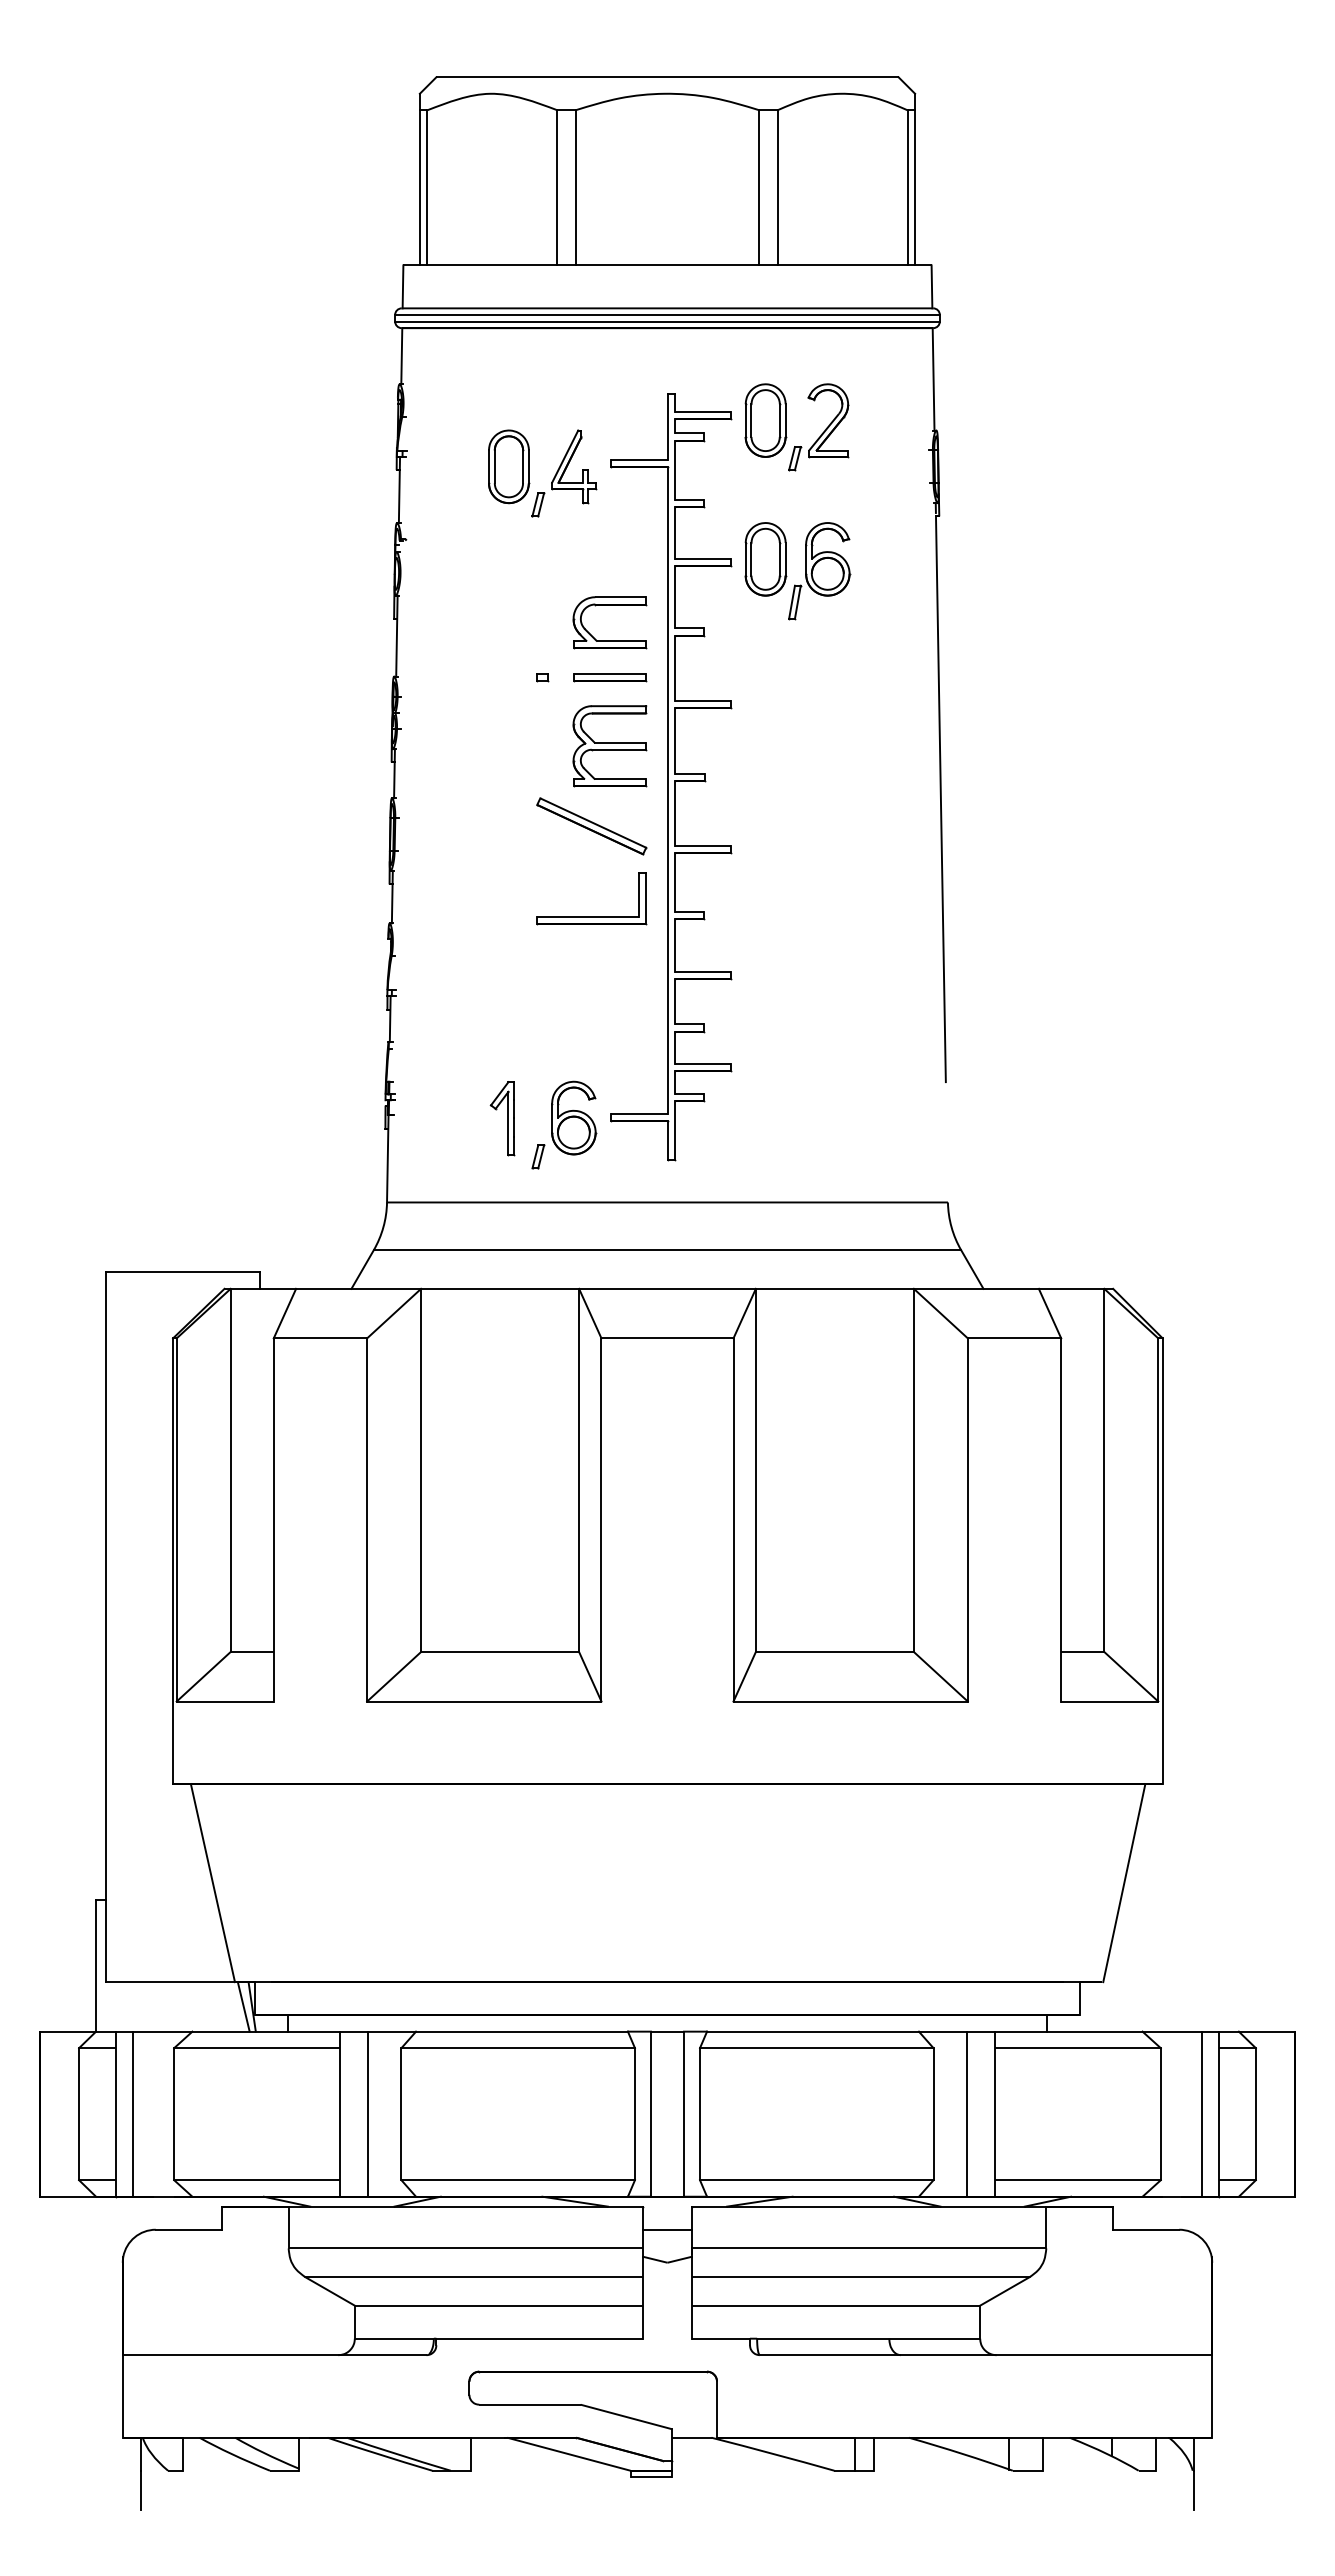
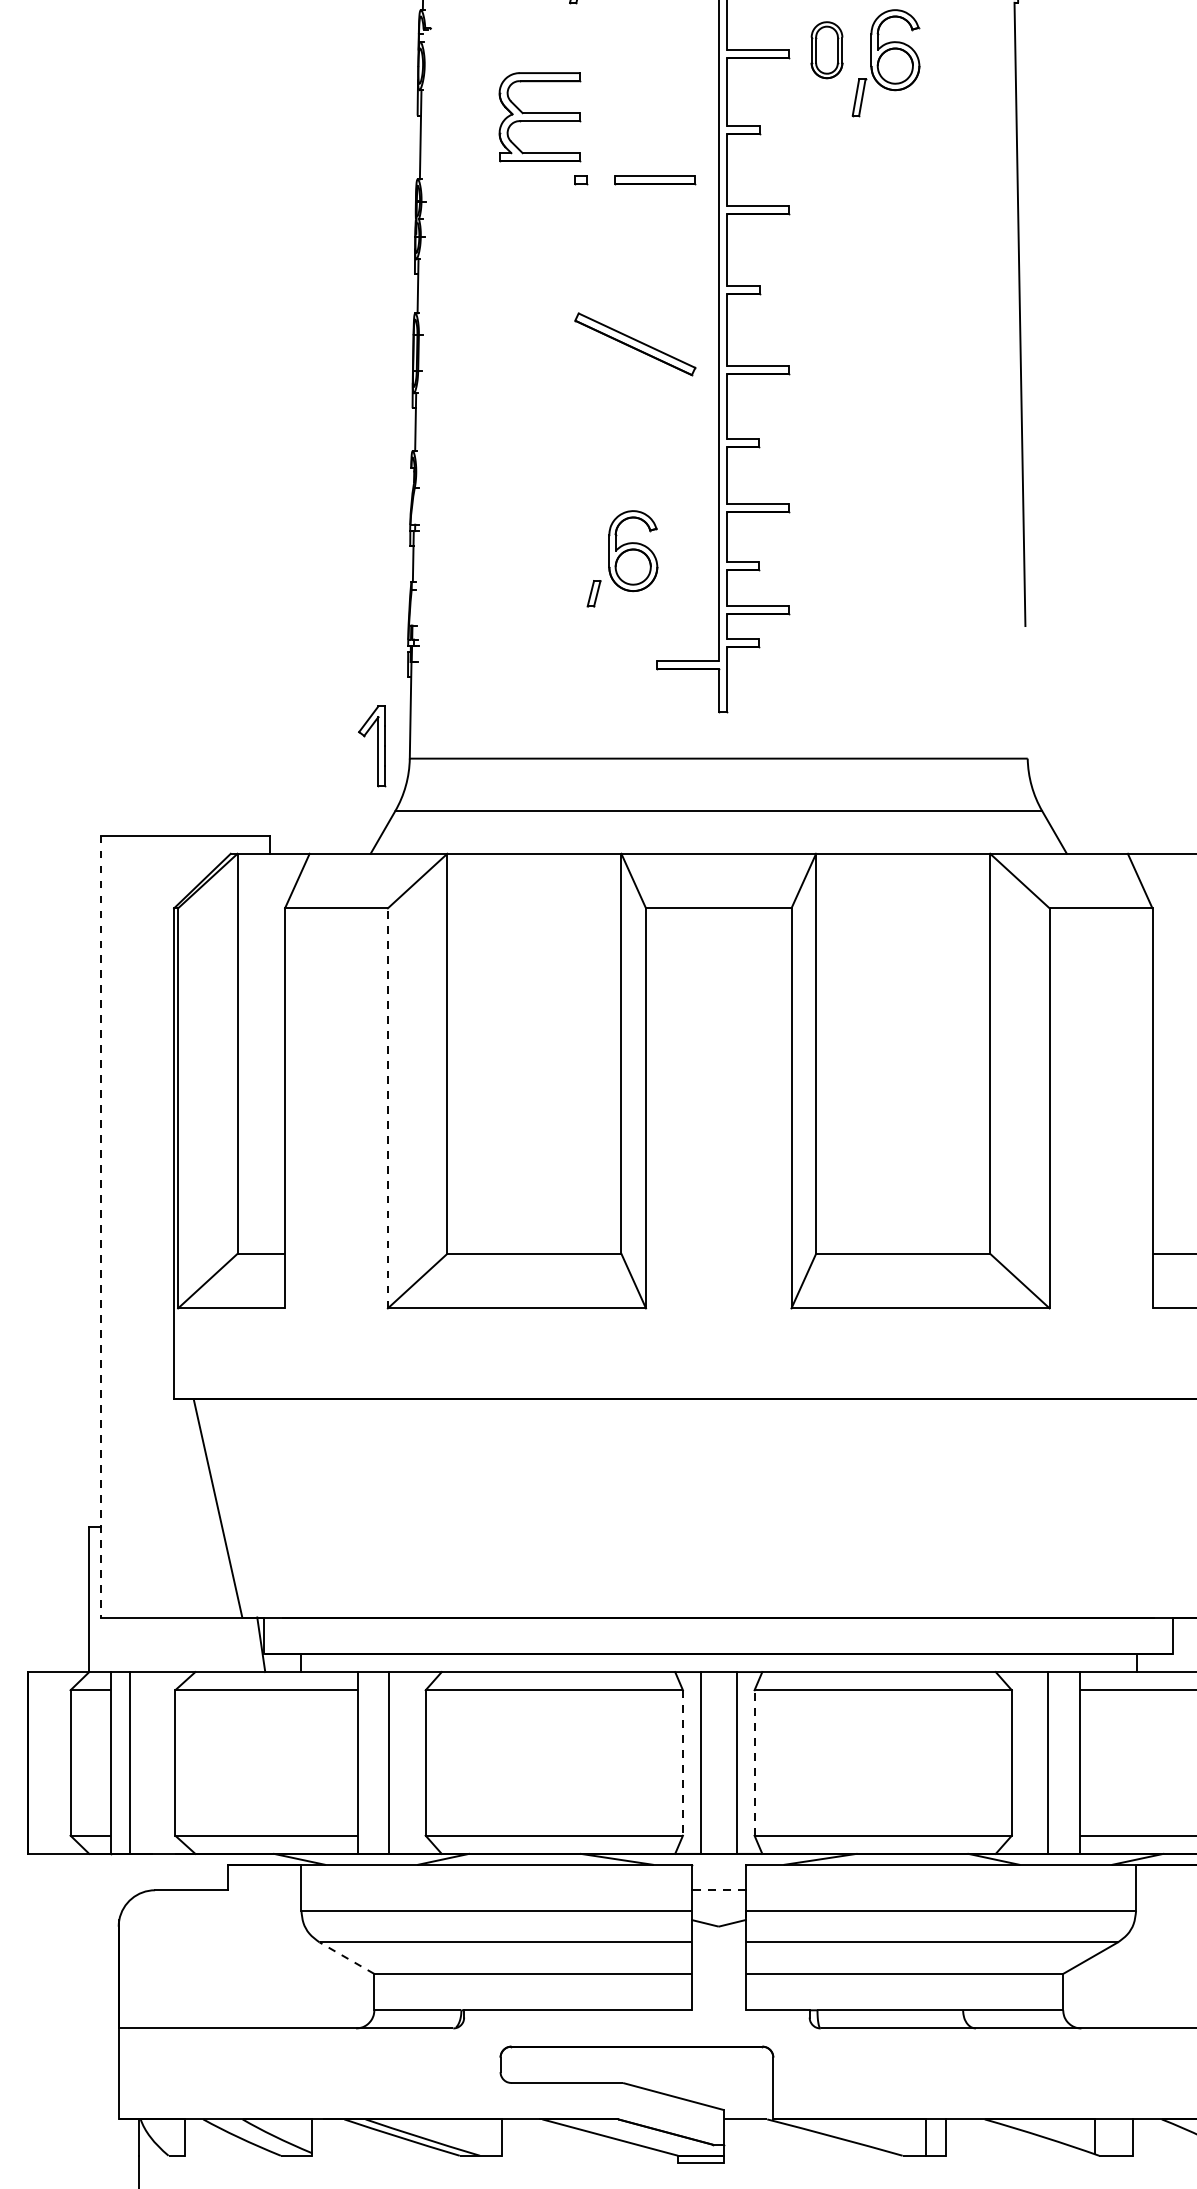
part: (765, 559) -> (826, 50), size x0.7
part: (609, 605) -> (654, 101), removed
part: (609, 746) -> (539, 117), moved
part: (591, 916) -> (635, 443), removed
part: (502, 1118) -> (371, 746), moved
part: (564, 1124) -> (622, 558), moved
line: (367, 1519) -> (388, 1107), solid -> dashed
line: (106, 1627) -> (100, 1226), solid -> dashed
line: (243, 2006) -> (251, 1644), removed
line: (700, 2113) -> (755, 1762), solid -> dashed
line: (634, 2114) -> (682, 1763), solid -> dashed
line: (667, 2229) -> (718, 1890), solid -> dashed
line: (330, 2291) -> (347, 1958), solid -> dashed

